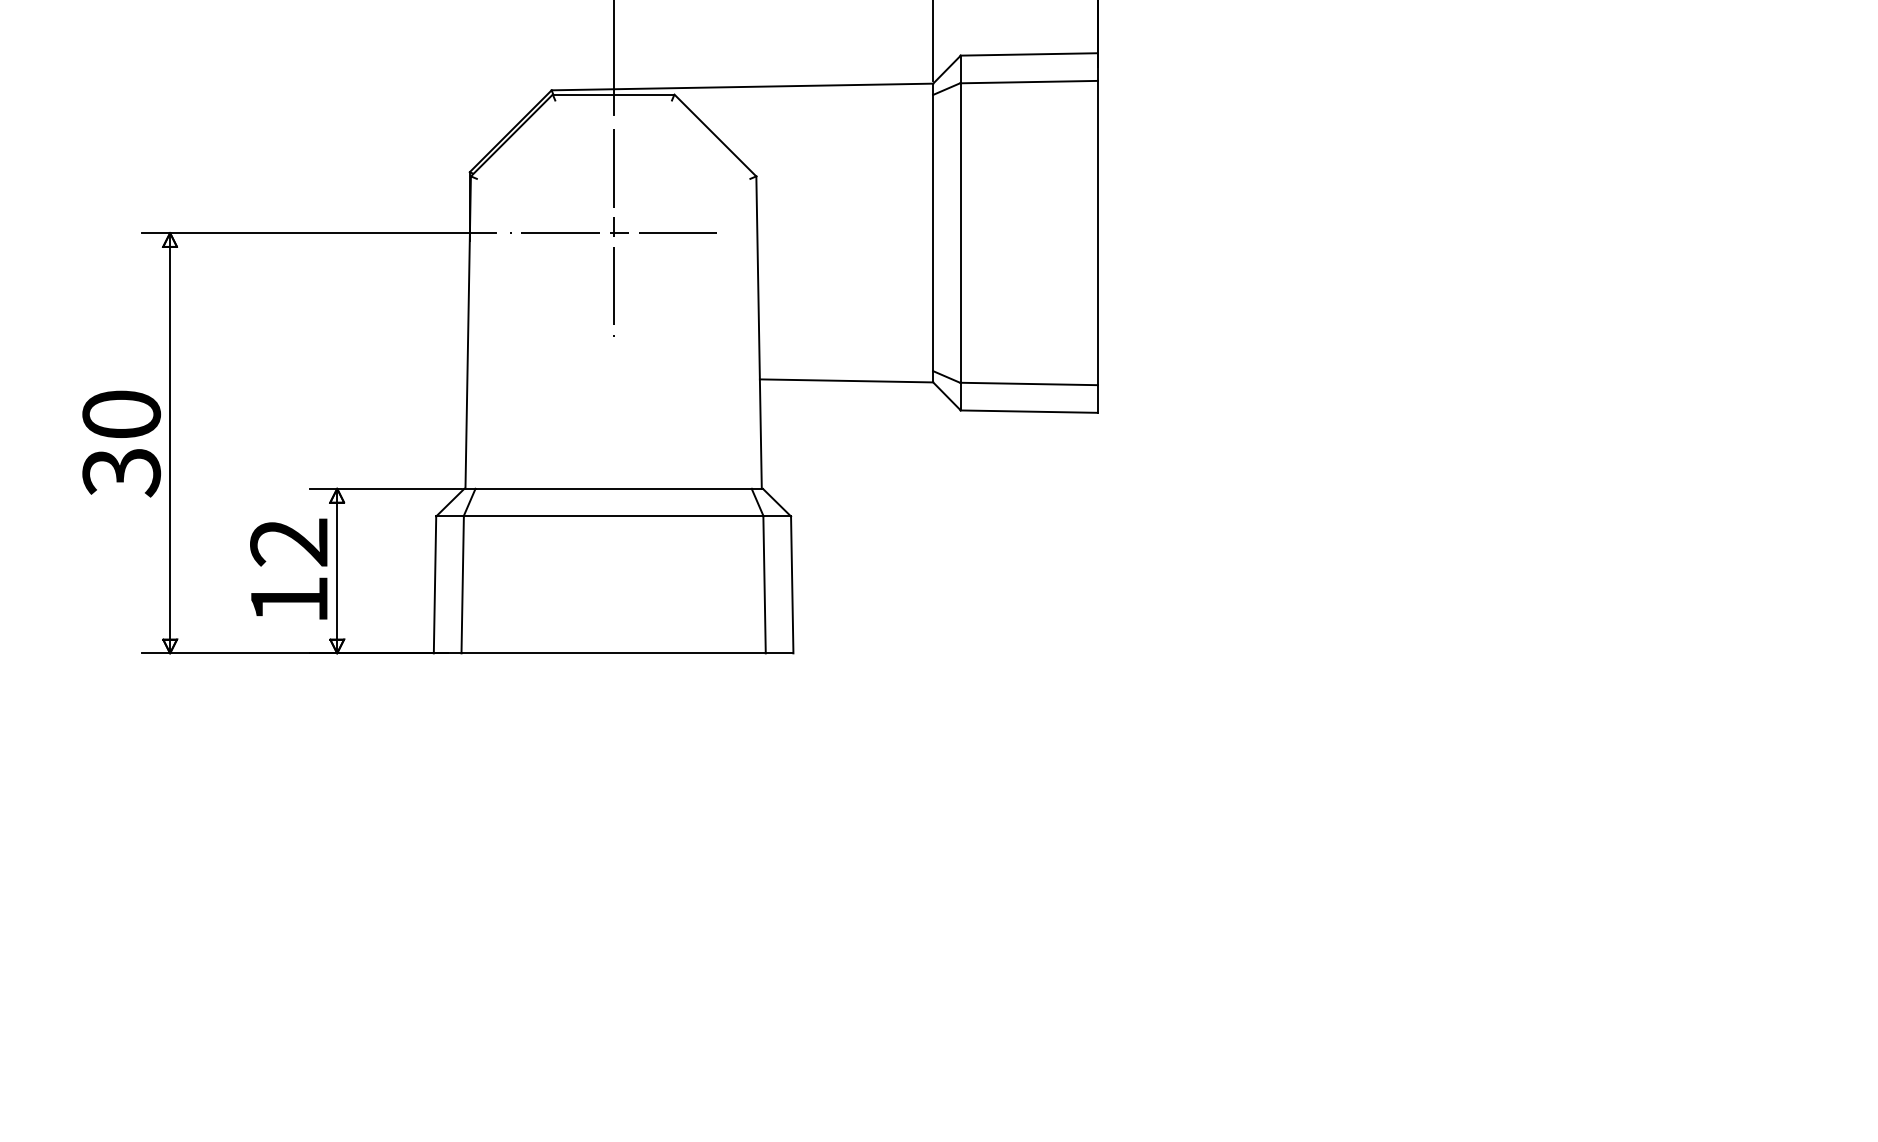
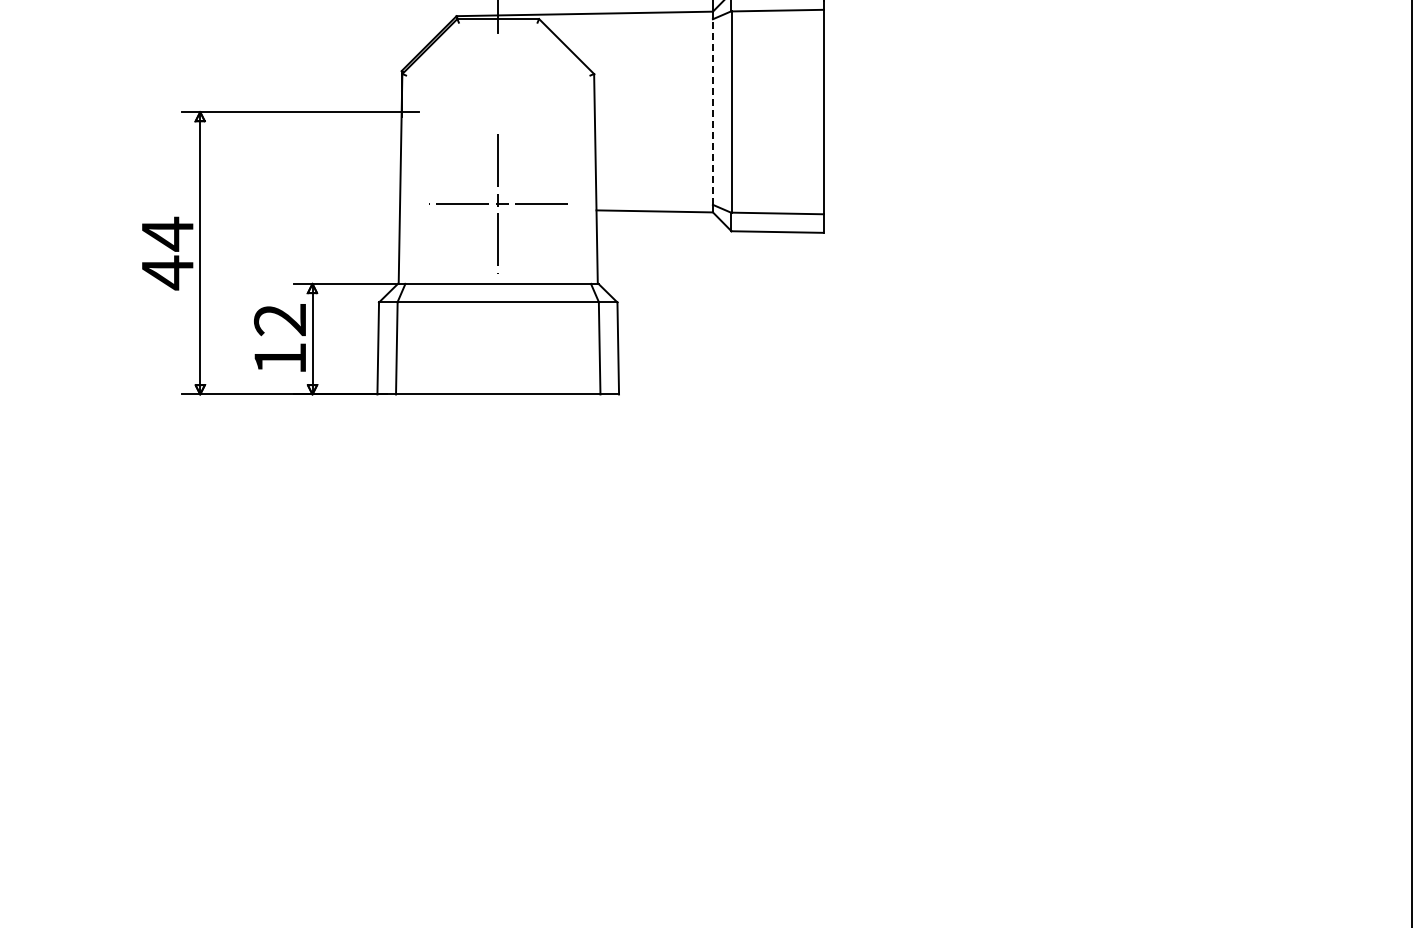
part: (614, 232) -> (498, 203), moved
line: (932, 233) -> (712, 112), solid -> dashed
text: (121, 443) -> (167, 253), 30 -> 44

